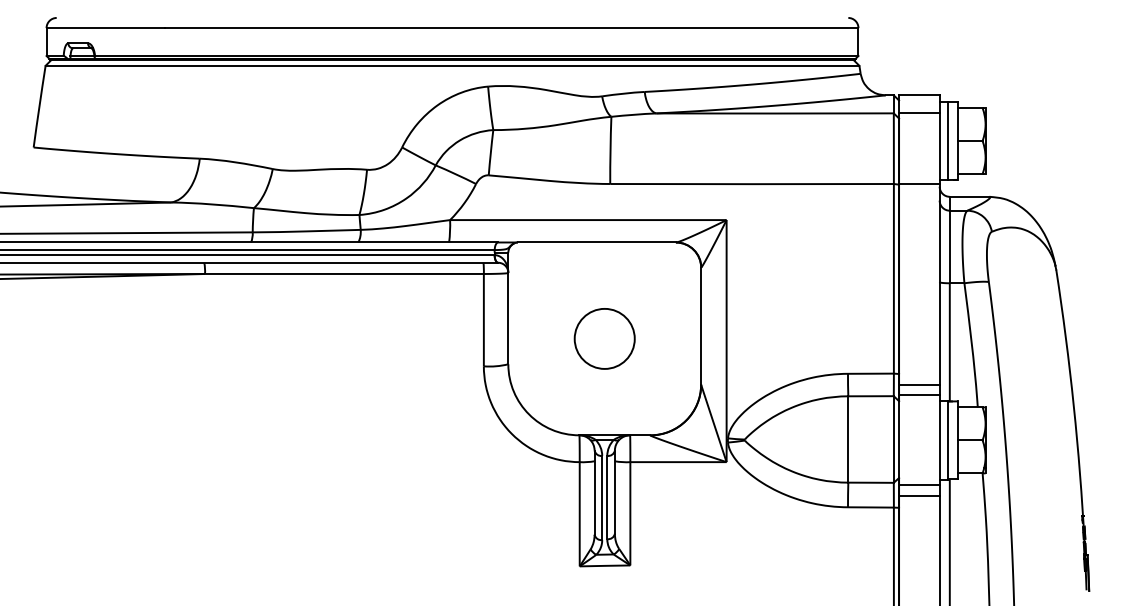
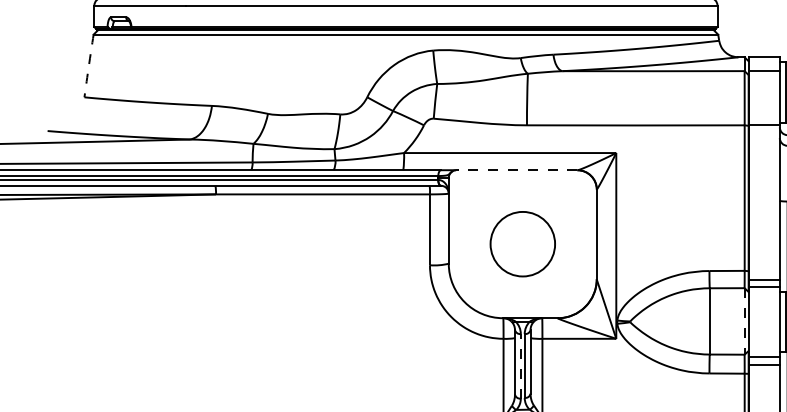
arc: (39, 106) -> (88, 65), solid -> dashed
line: (596, 242) -> (516, 170), solid -> dashed
circle: (604, 338) -> (522, 243), size x1.4
line: (893, 440) -> (744, 322), solid -> dashed
line: (602, 497) -> (521, 365), solid -> dashed

